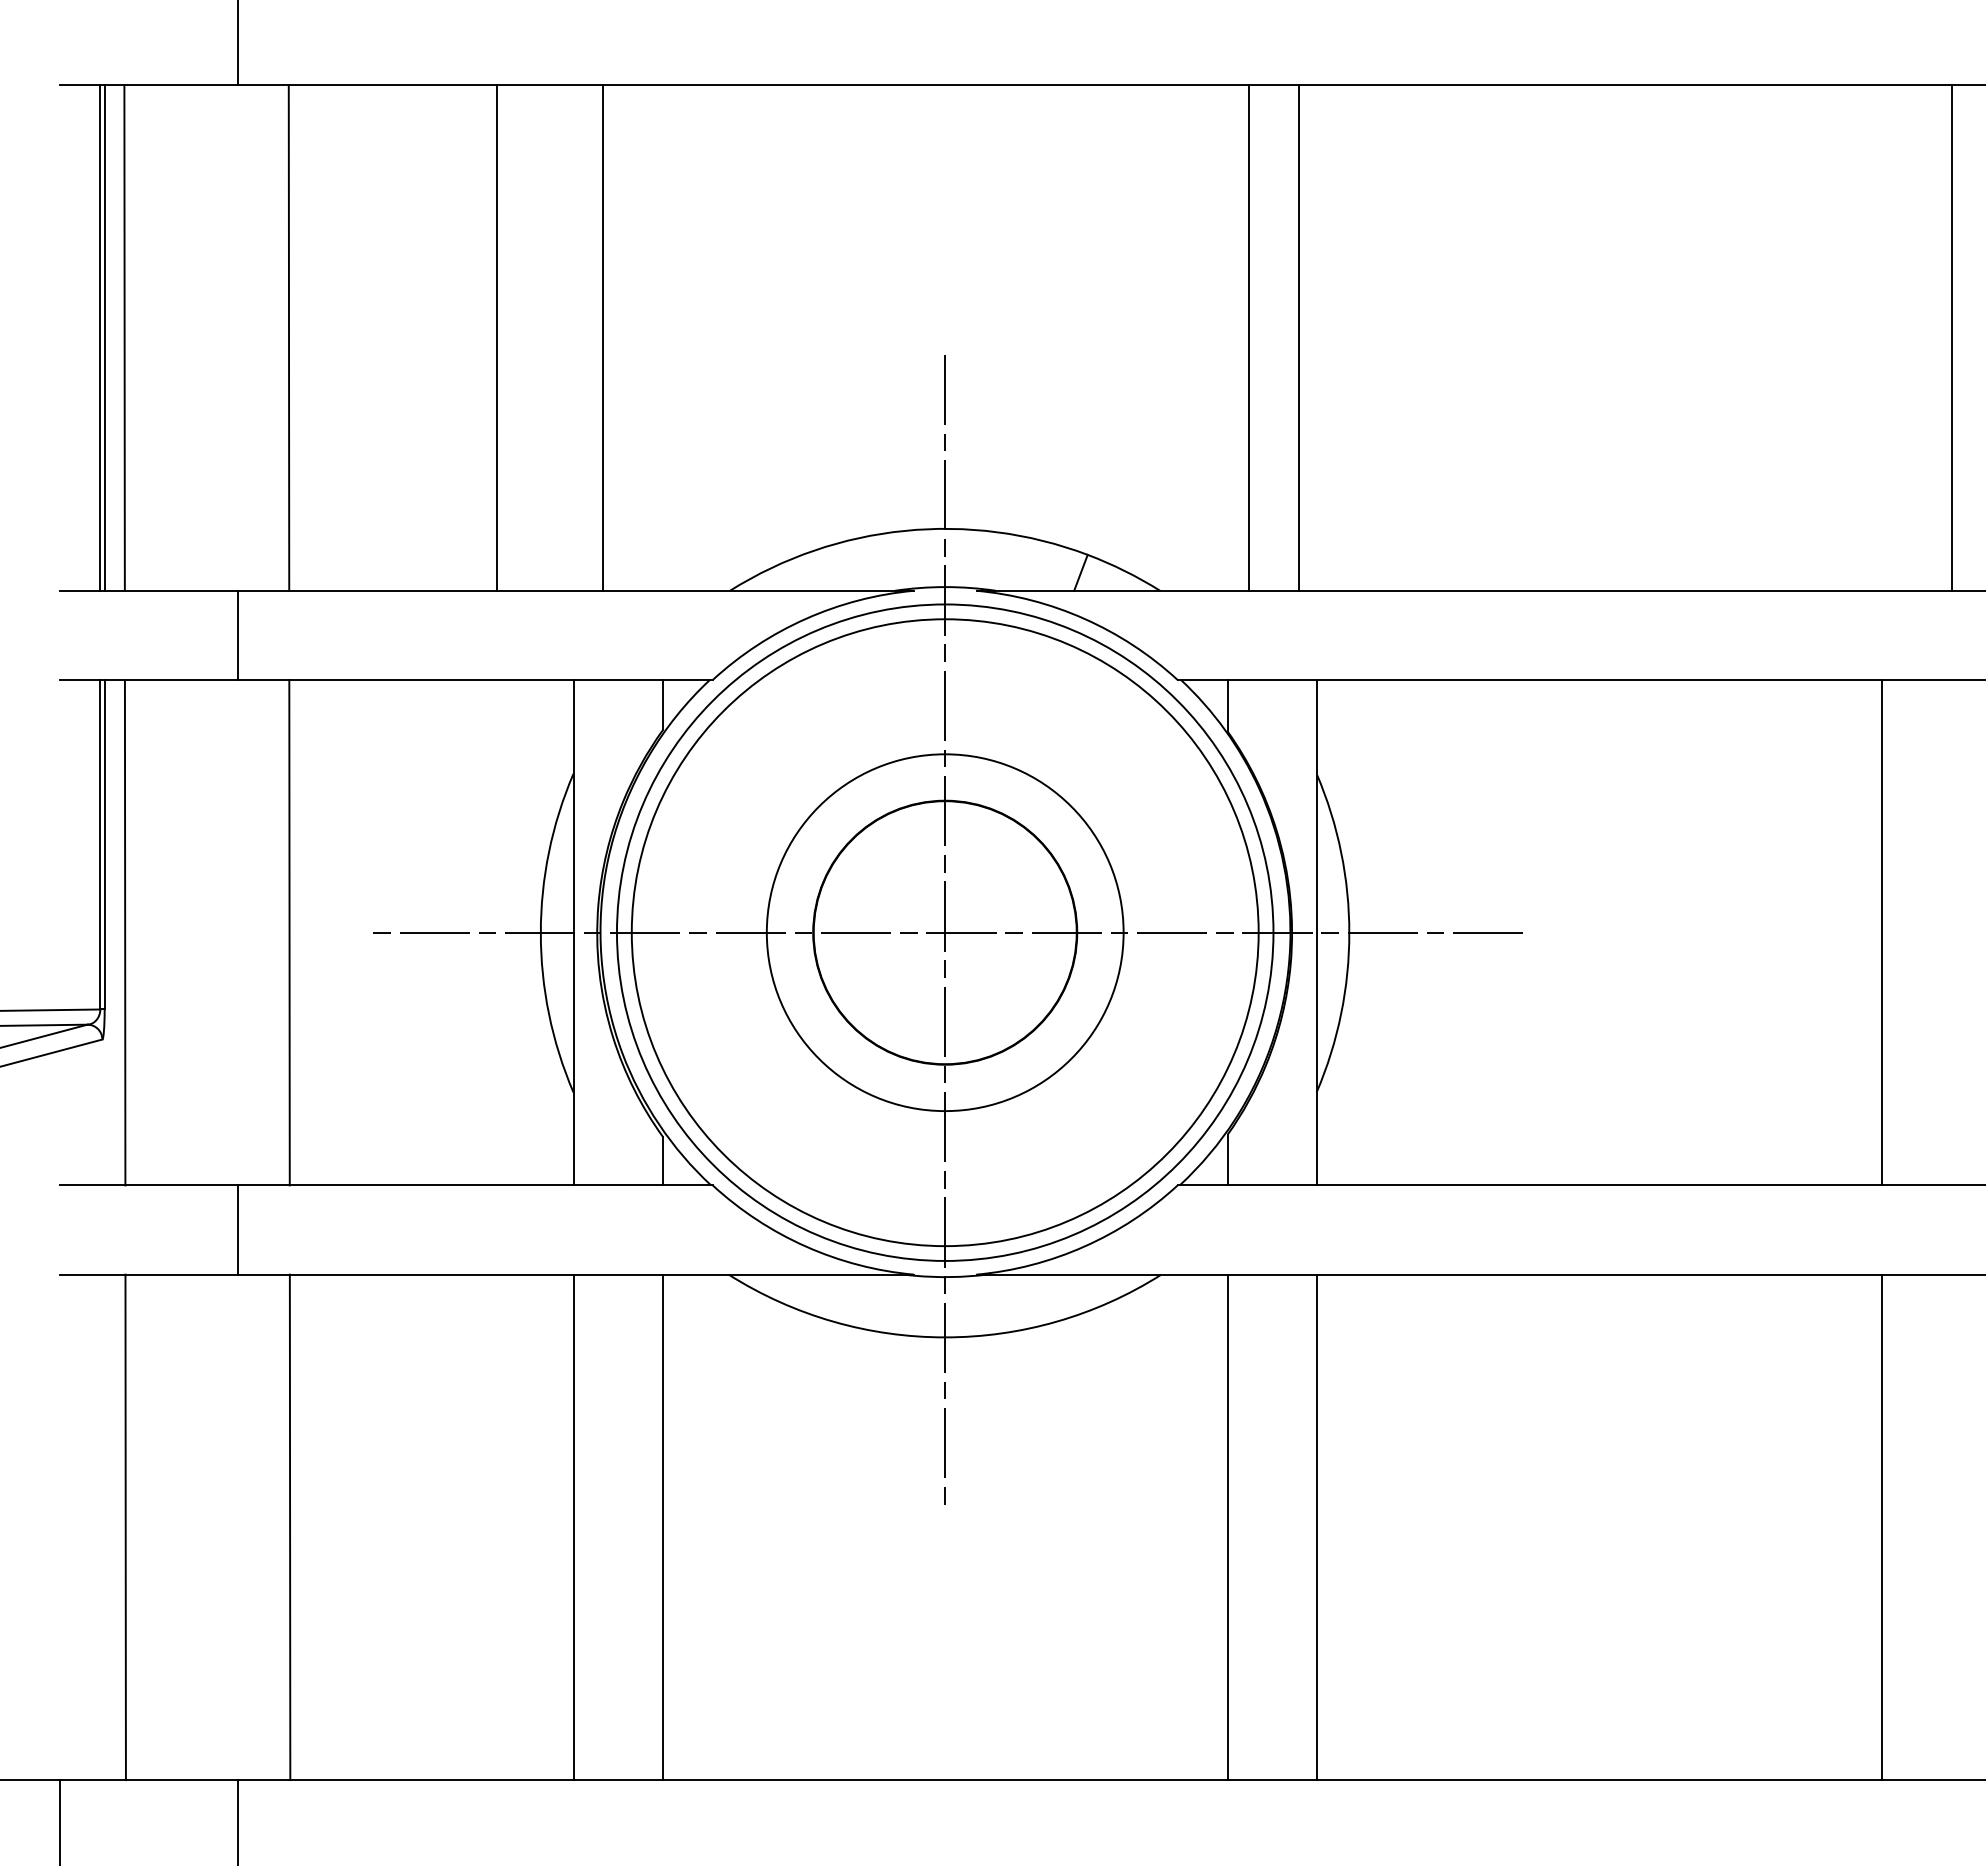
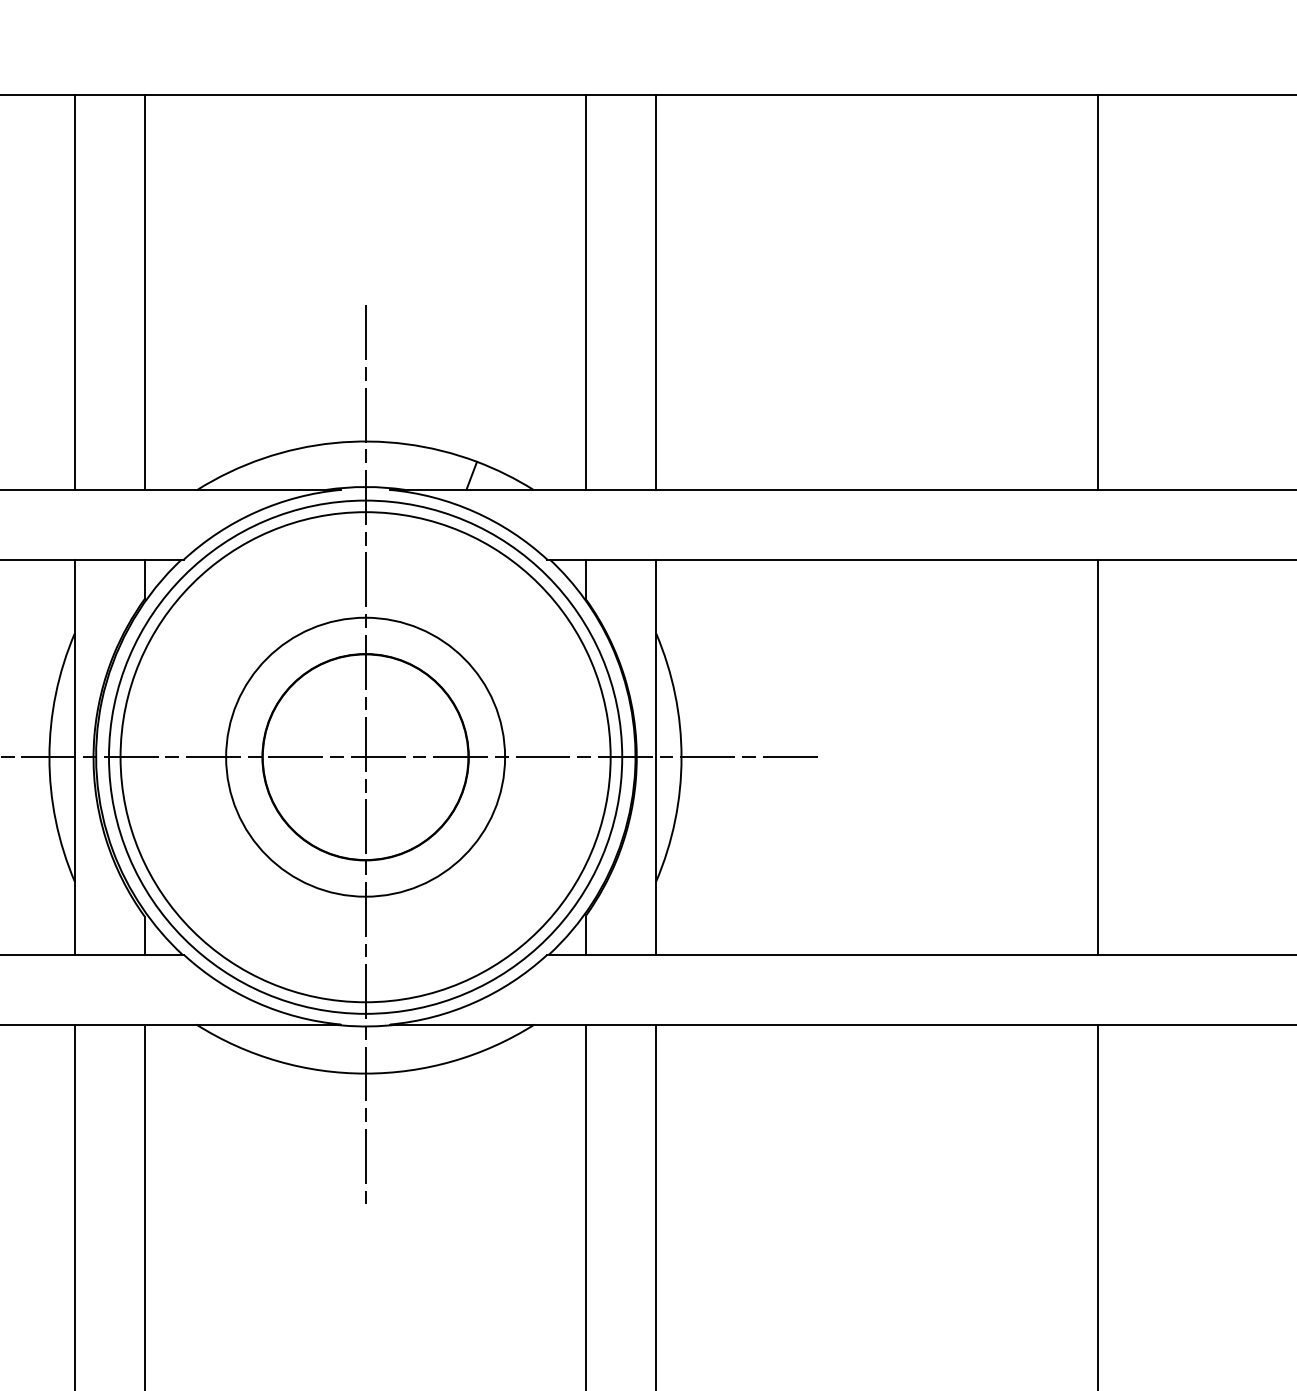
line: (496, 337) -> (74, 291), moved
line: (602, 337) -> (144, 291), moved
line: (1248, 337) -> (655, 291), moved
line: (1298, 337) -> (586, 291), moved
line: (1951, 337) -> (1097, 291), moved

